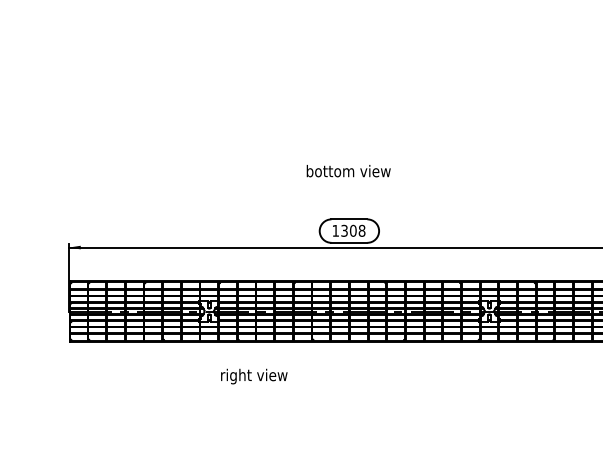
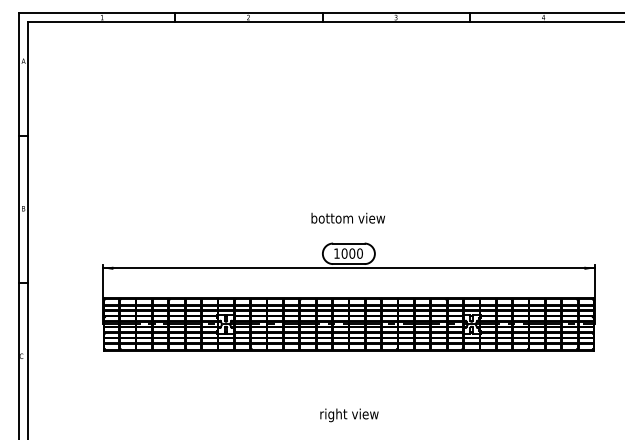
text: (347, 170) -> (347, 217), moved
text: (352, 230) -> (351, 253), 1308 -> 1000
text: (254, 376) -> (349, 415), moved

